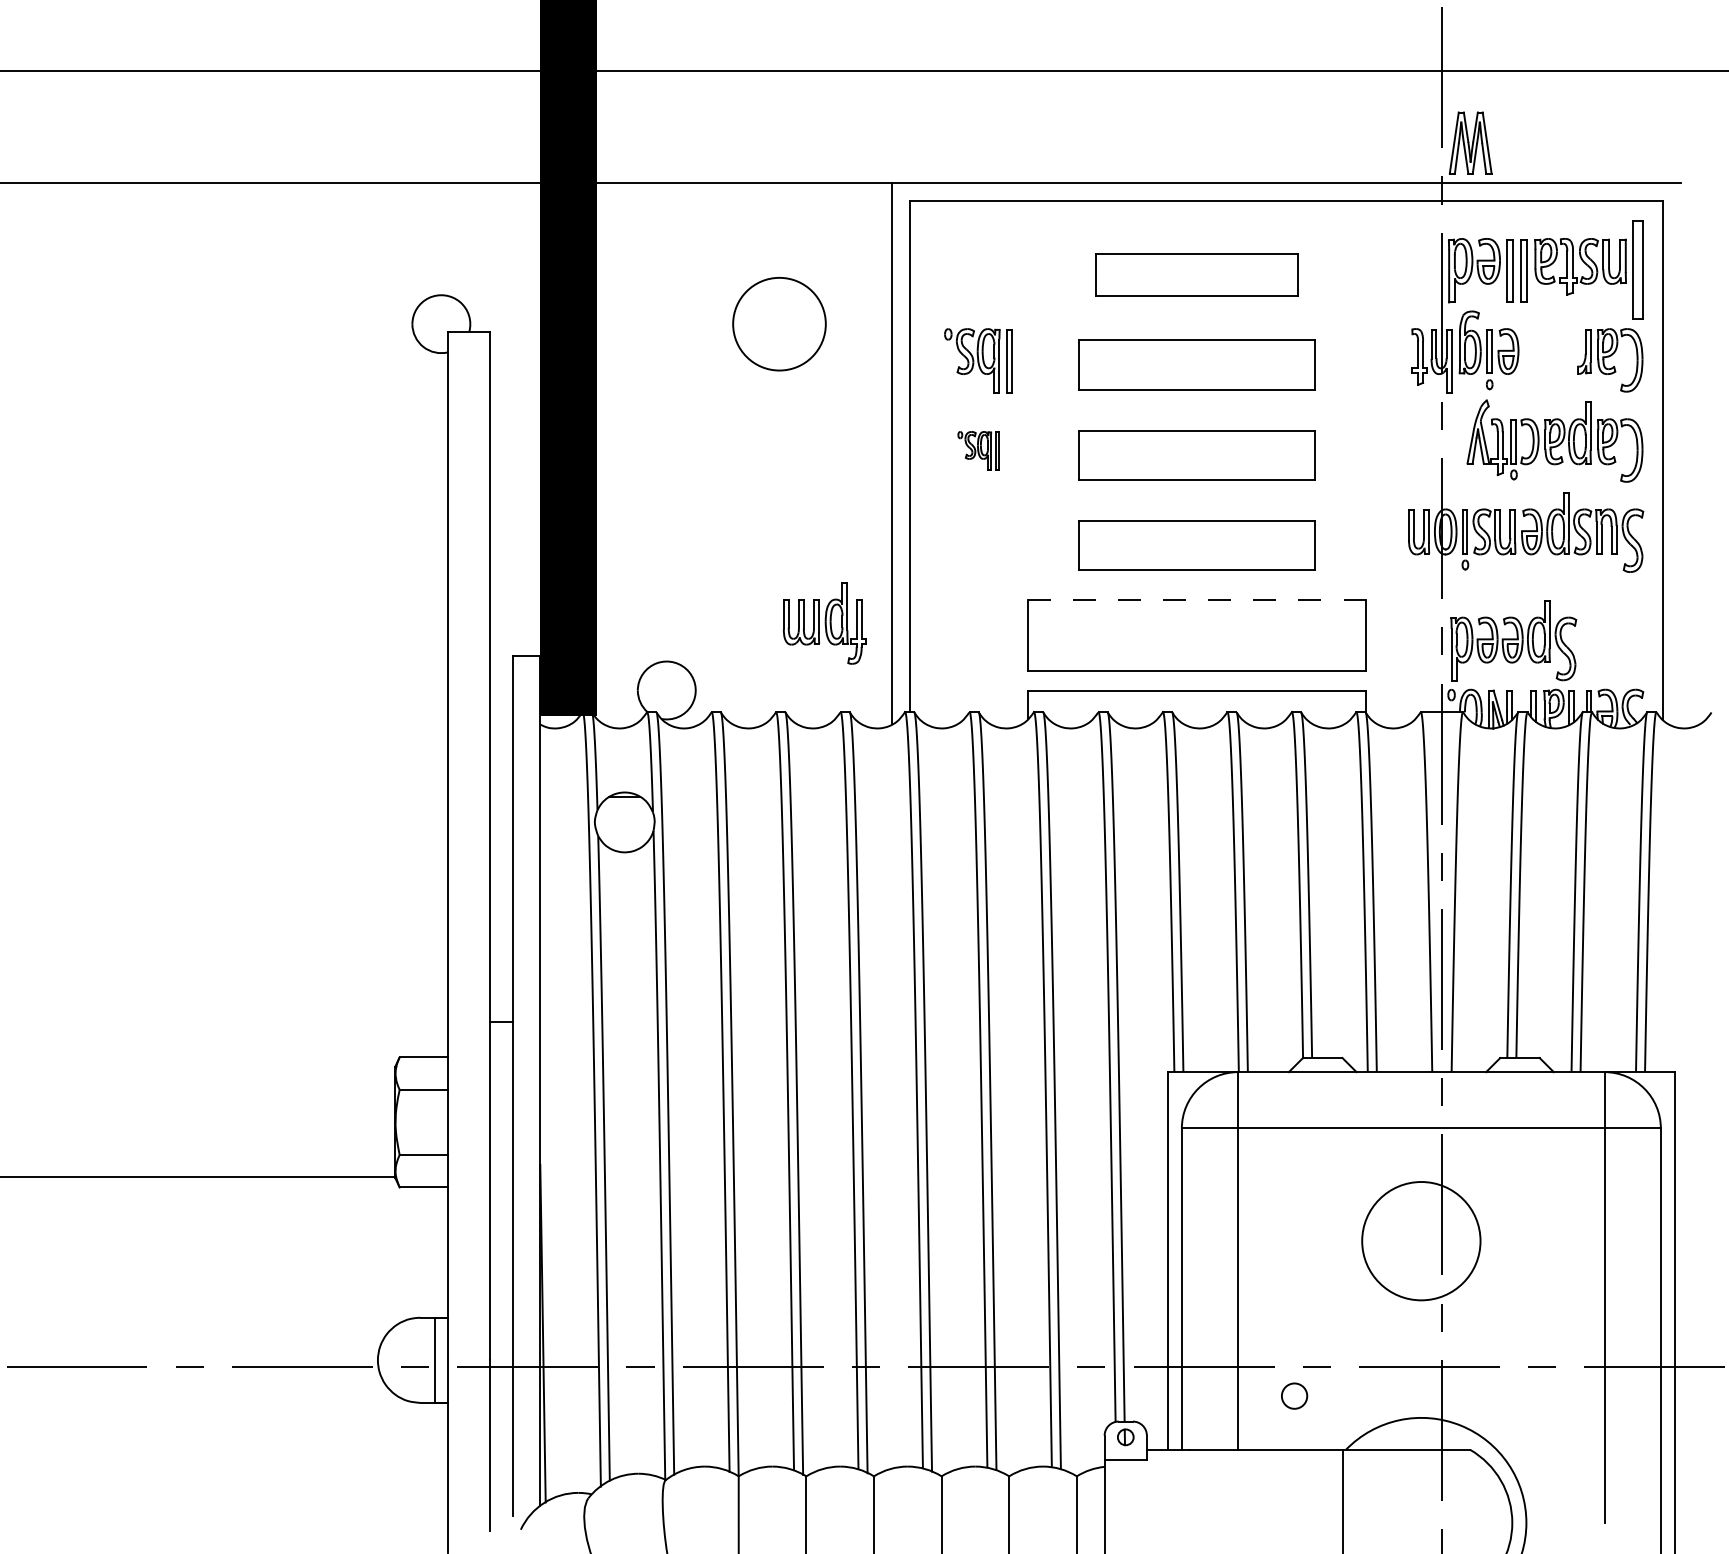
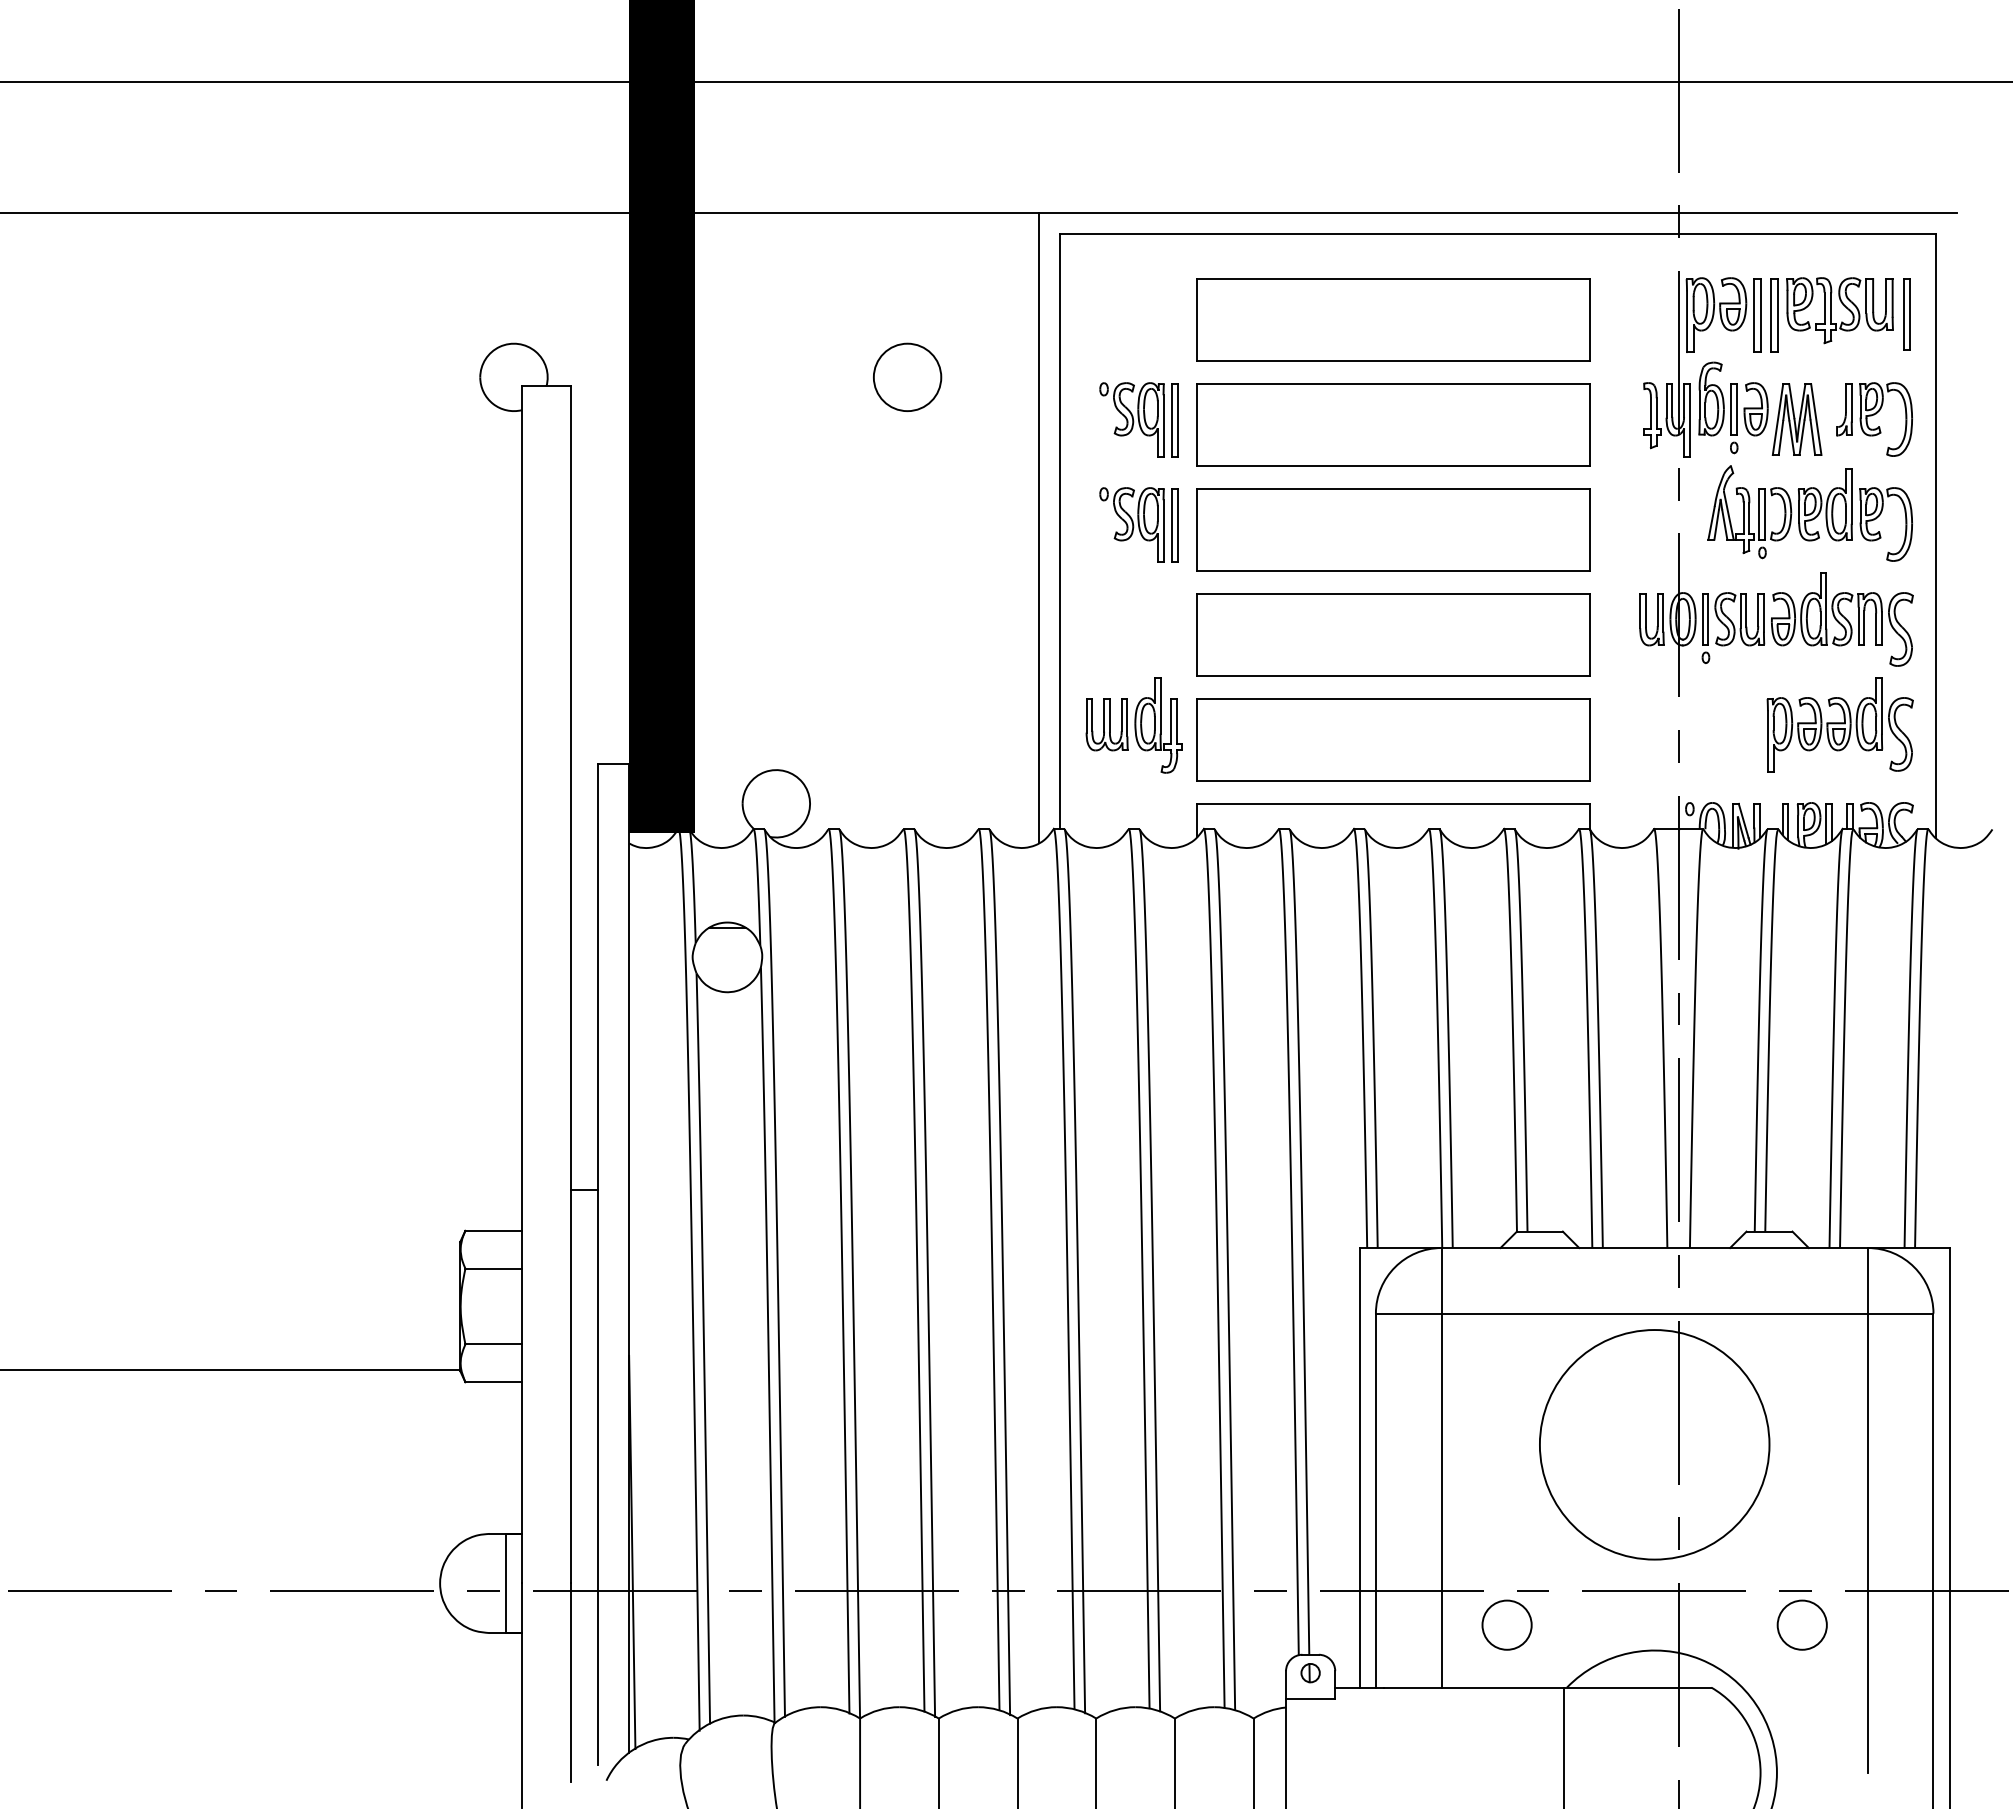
part: (1470, 142) -> (1796, 419), moved
part: (1637, 270) -> (1906, 314), size x0.62
part: (1196, 274) -> (1393, 319), size x1.67
circle: (779, 324) -> (907, 377), size x0.62
part: (1196, 364) -> (1393, 424), size x1.43
part: (977, 450) -> (1138, 524), size x1.67
part: (1196, 454) -> (1393, 529), size x1.43
part: (1196, 545) -> (1393, 634), size x1.43
line: (1196, 600) -> (1393, 698), dashed -> solid
part: (824, 623) -> (1133, 725), moved
part: (1513, 640) -> (1839, 724), moved
circle: (1421, 1240) -> (1654, 1444), size x1.67
circle: (1294, 1395) -> (1506, 1624), size x1.67
circle: (1547, 1395) -> (1801, 1624), added

